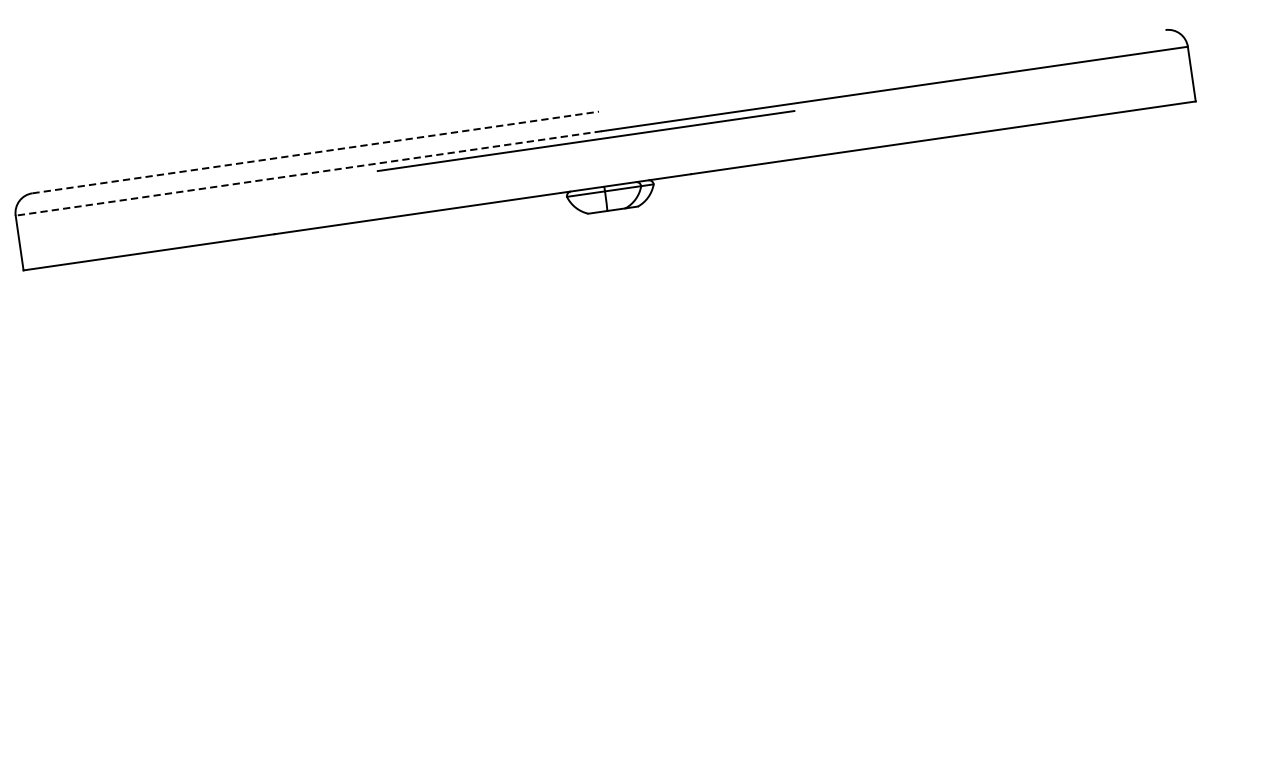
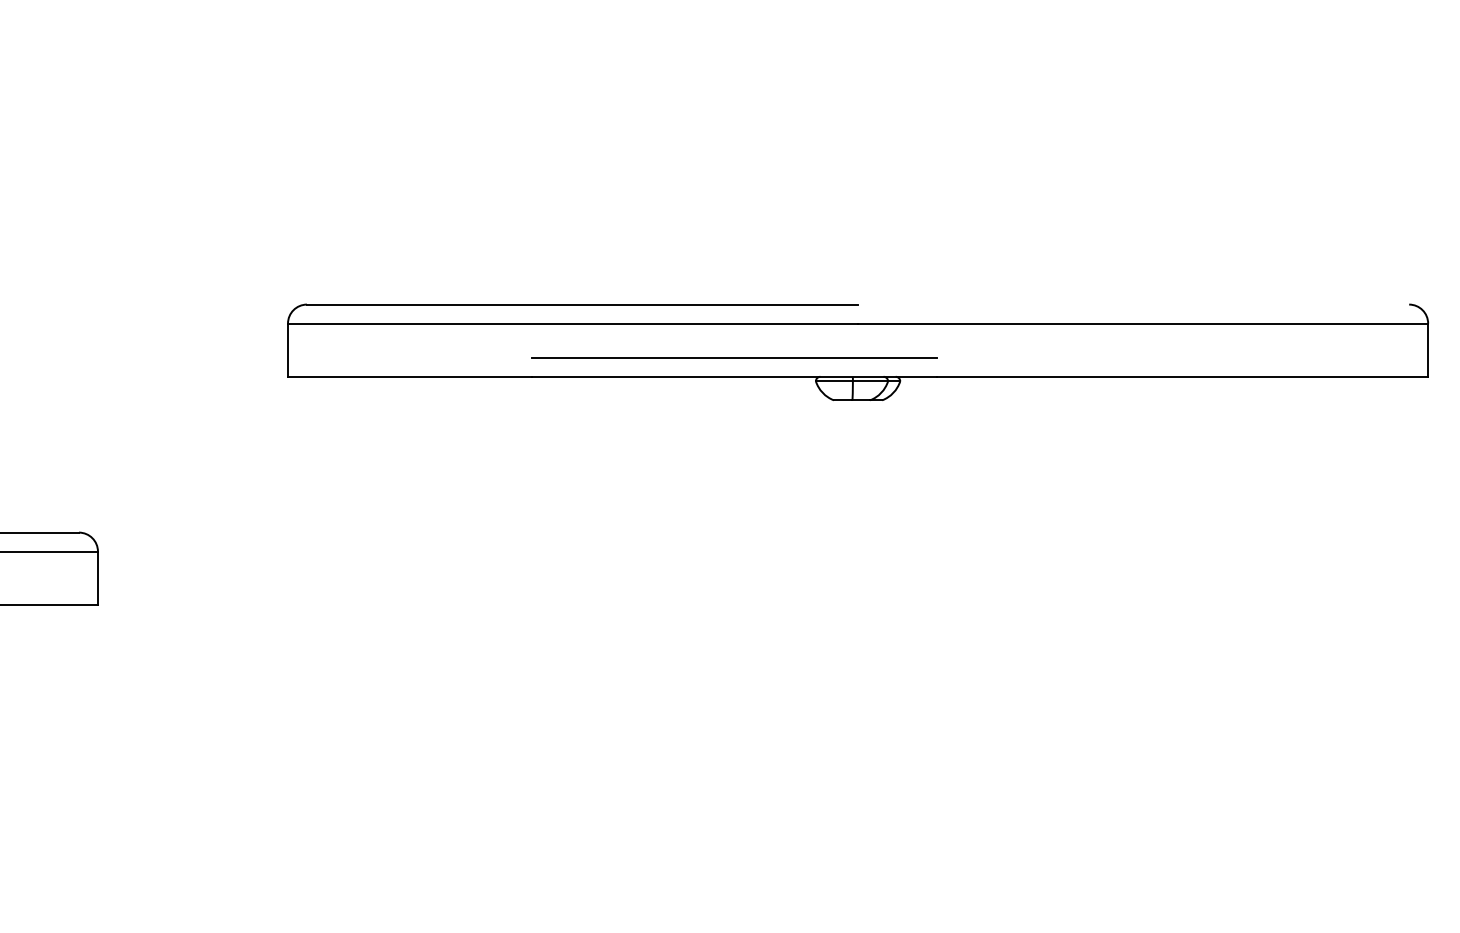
line: (585, 140) -> (734, 357), moved
line: (315, 152) -> (582, 304), dashed -> solid
line: (308, 173) -> (572, 323), dashed -> solid

